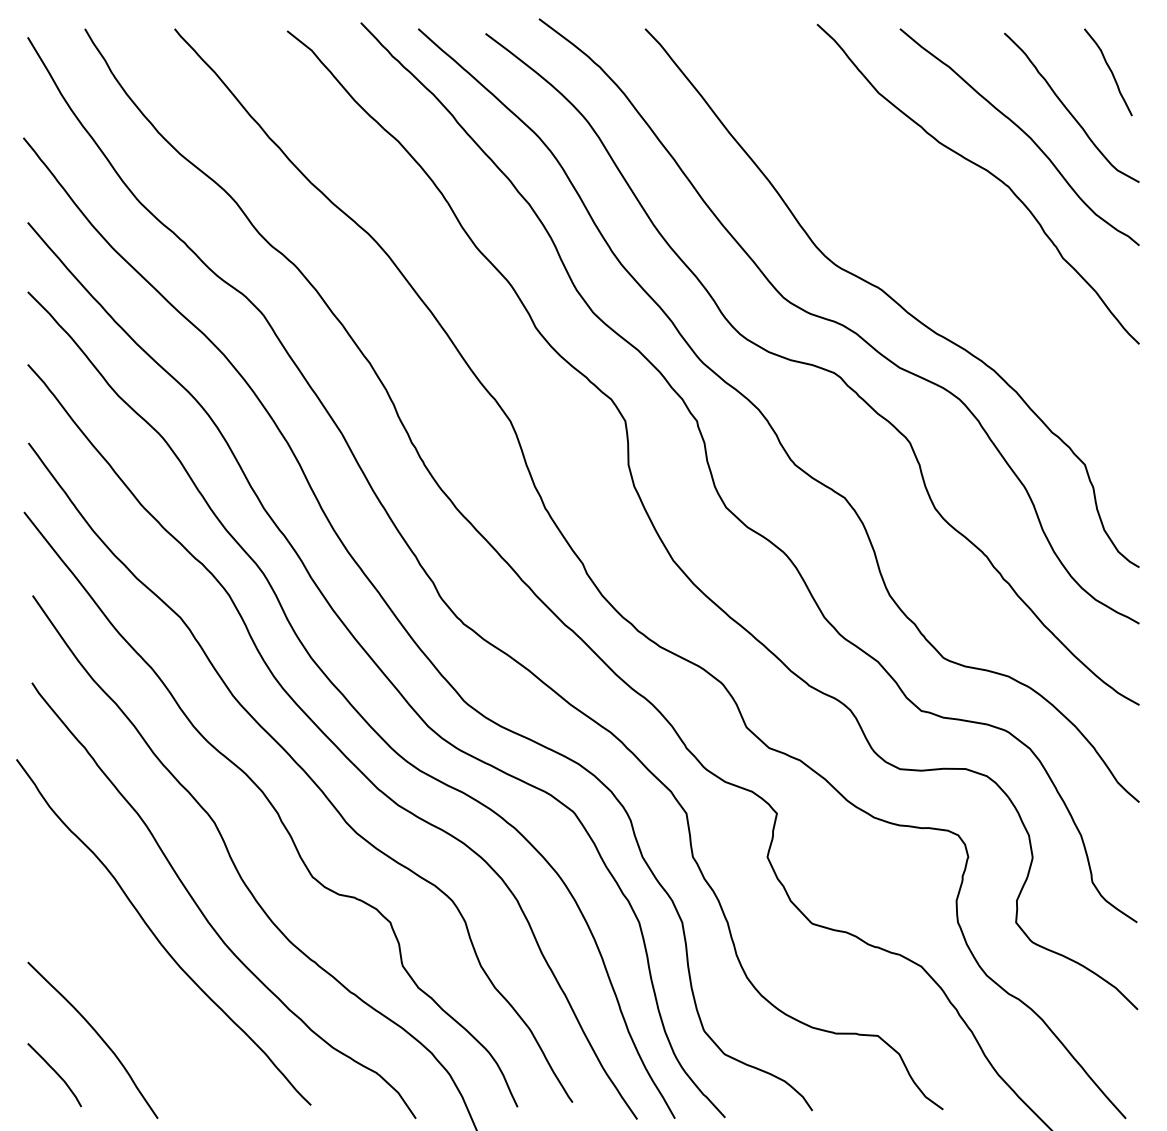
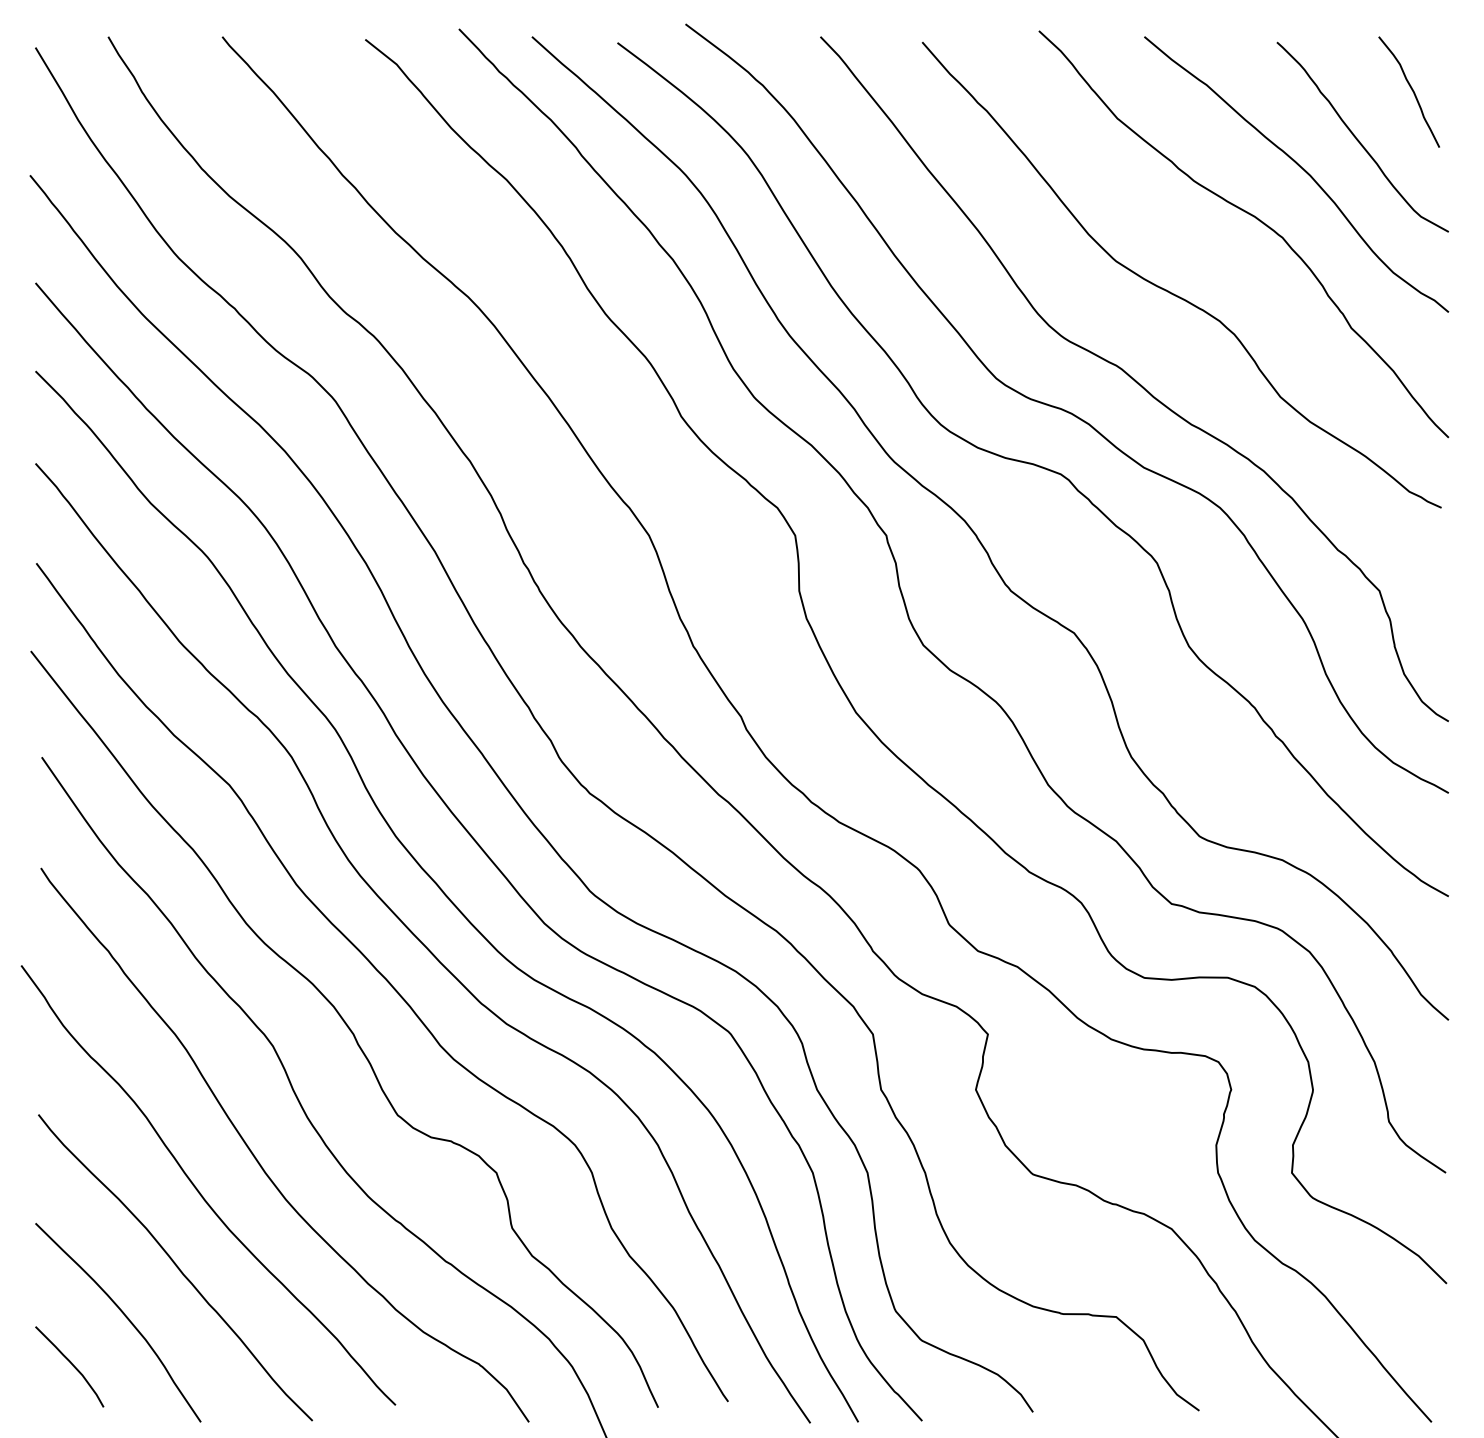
curve: (921, 229) -> (1171, 291), added
curve: (137, 995) -> (175, 1265), added

